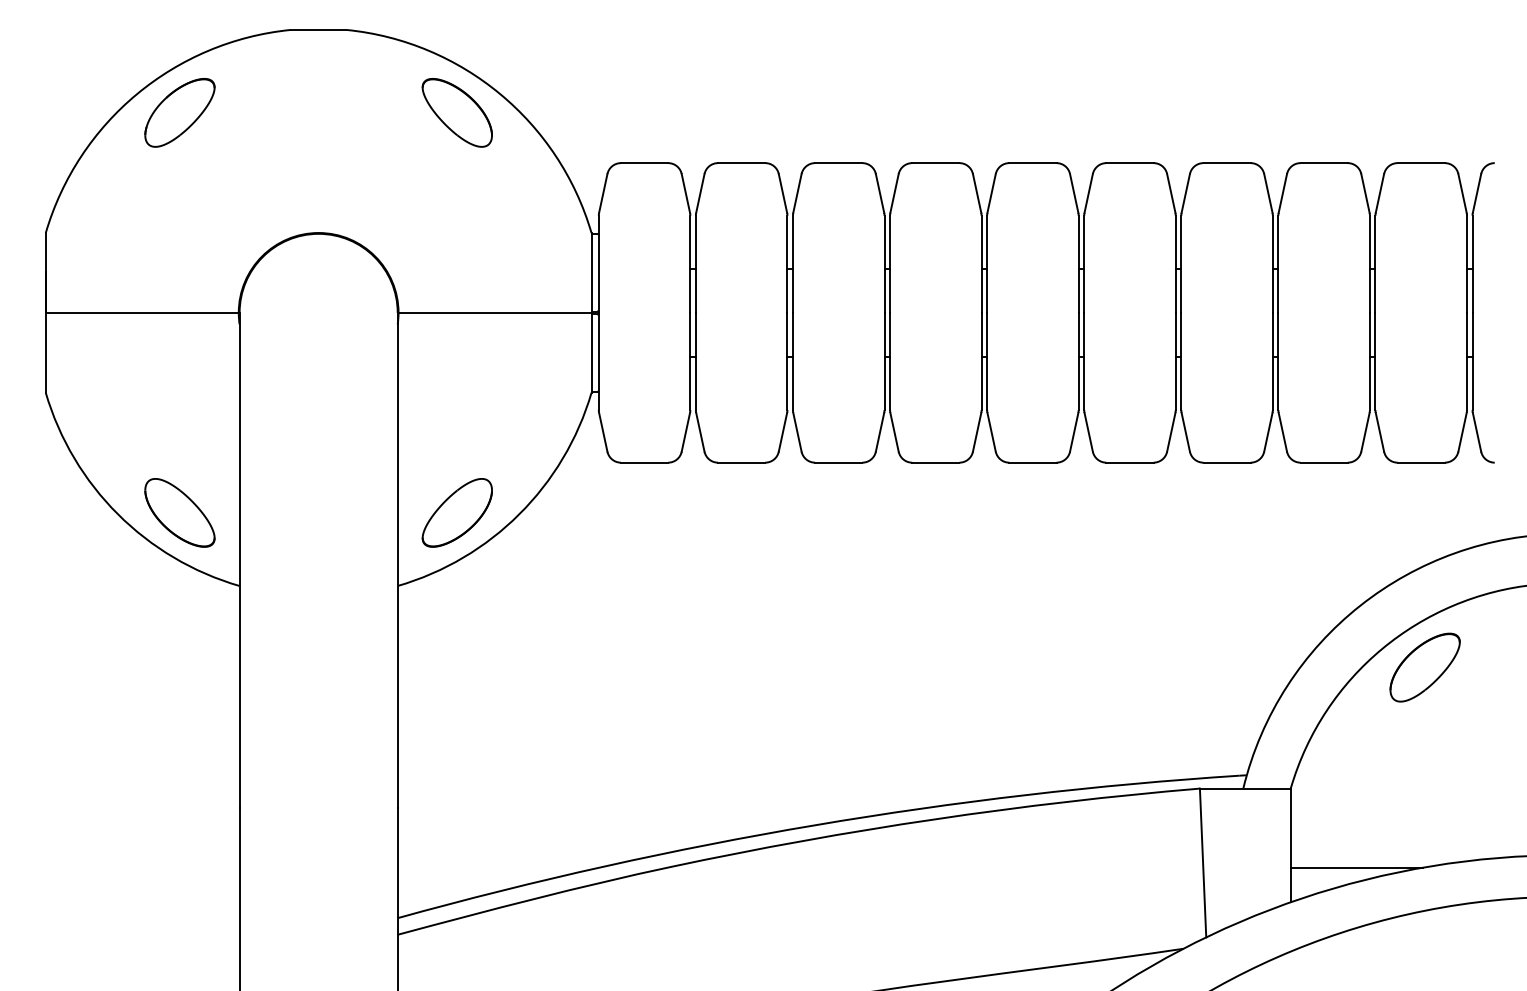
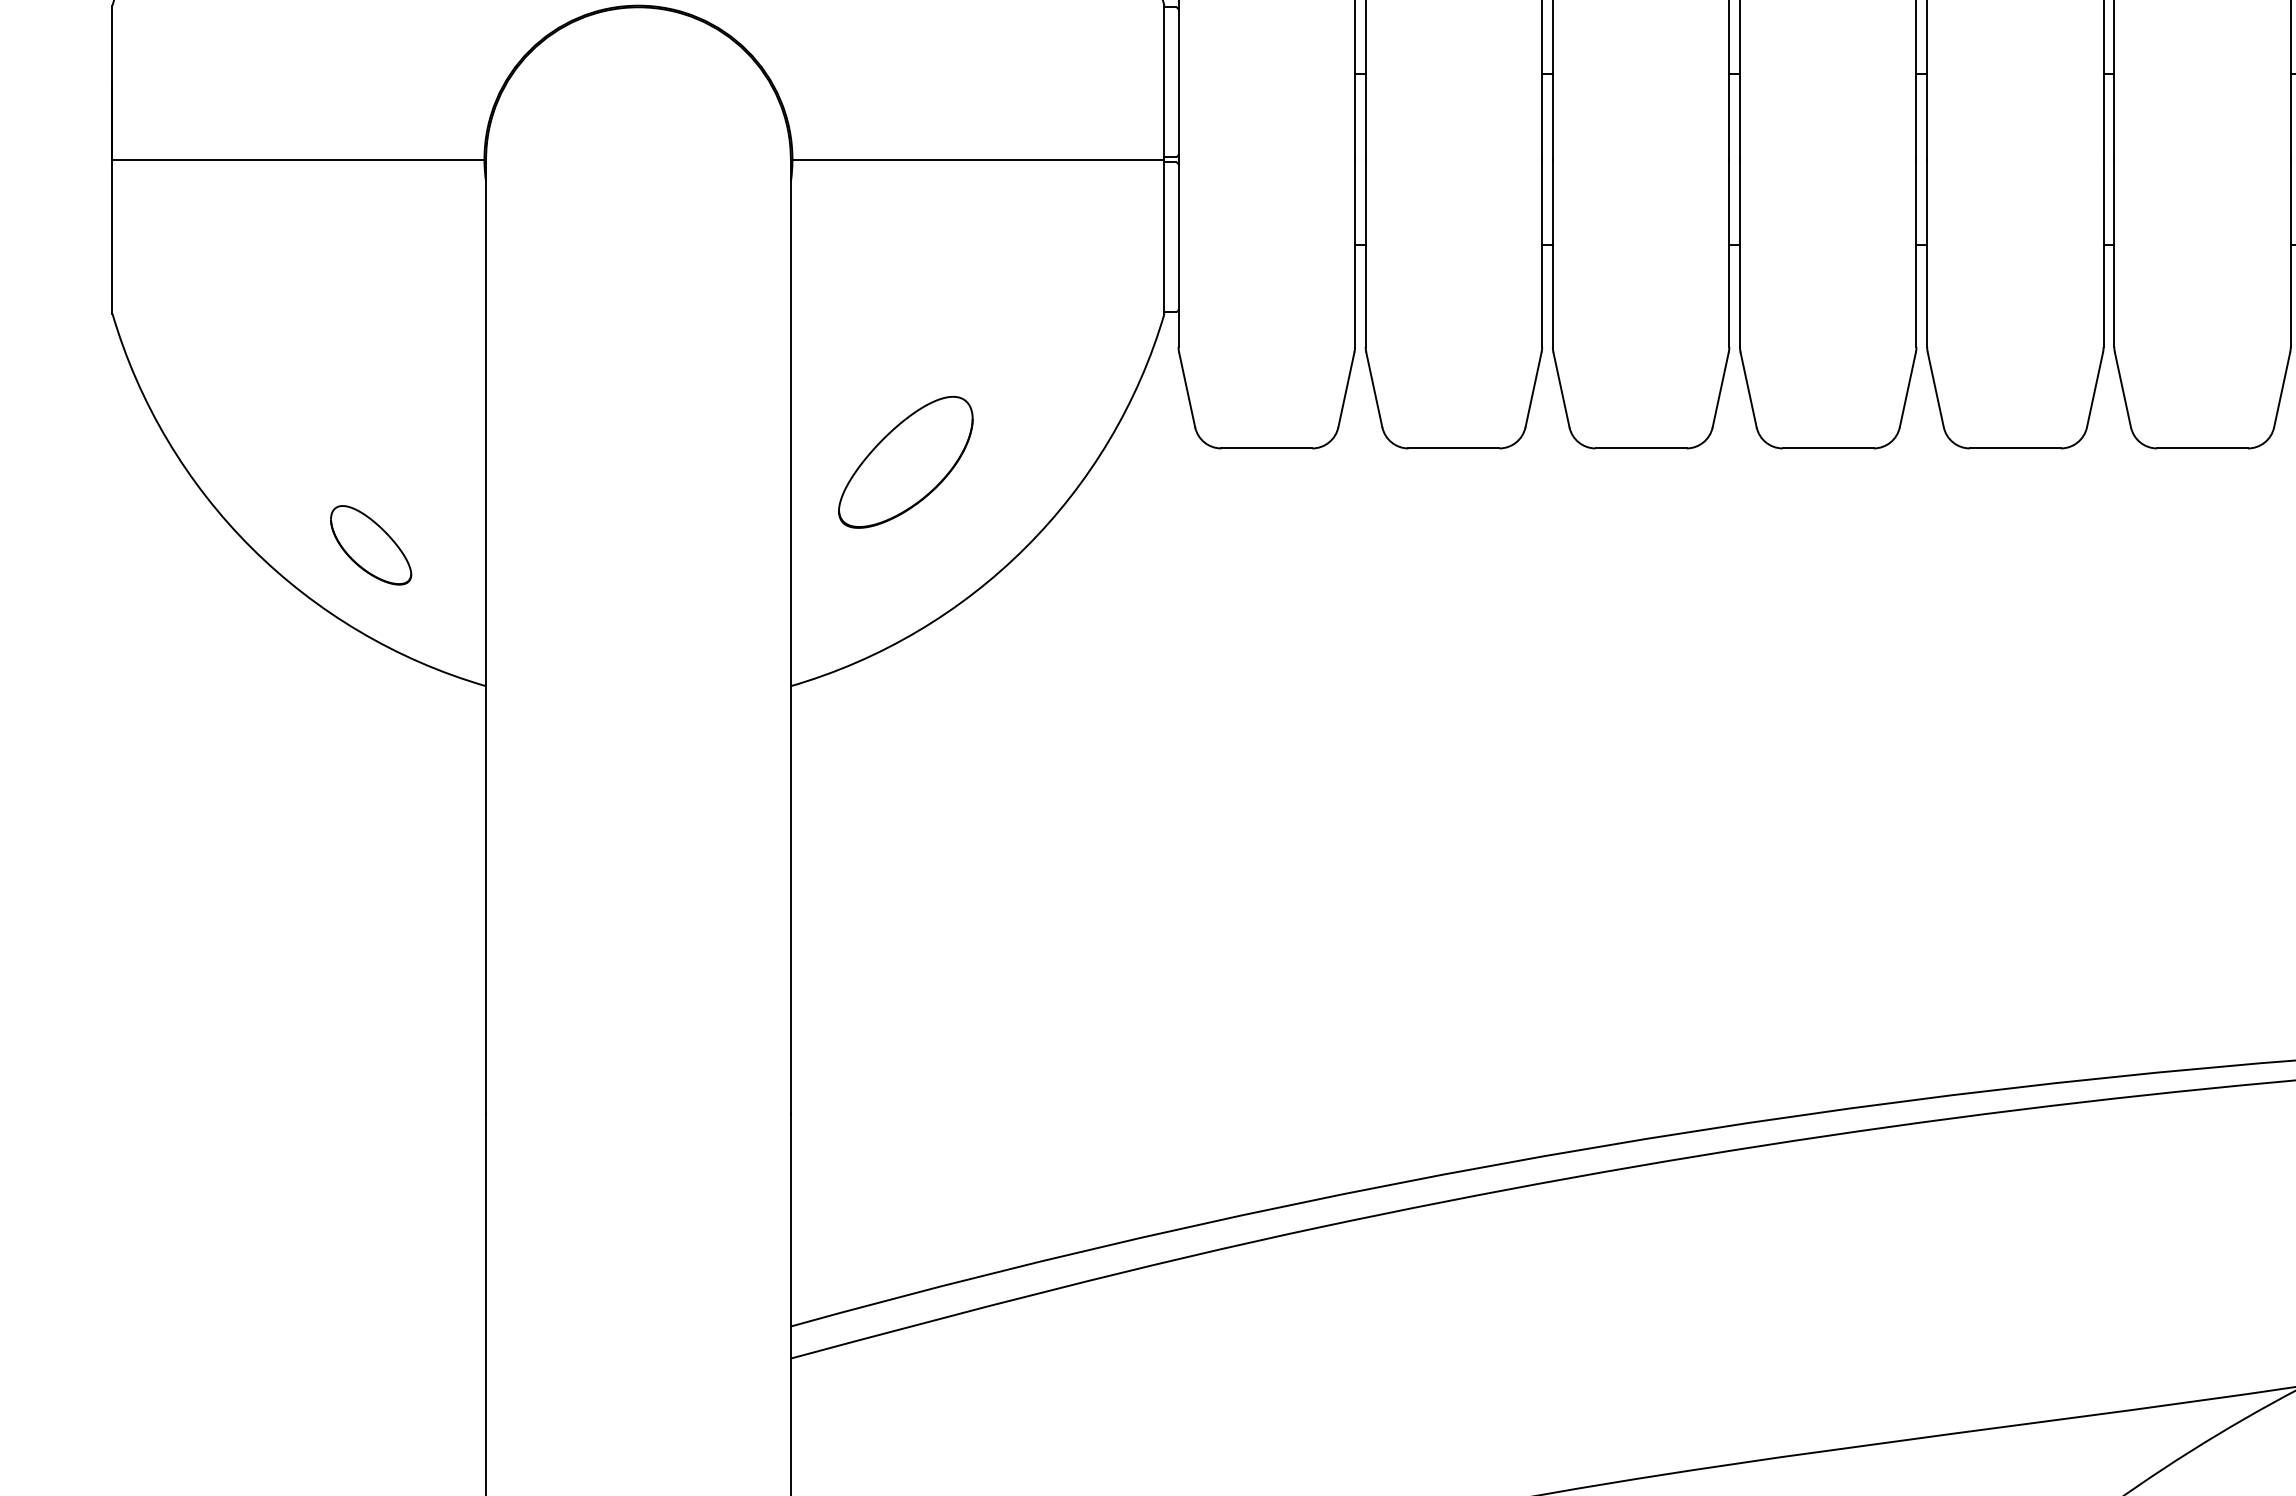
part: (179, 512) -> (370, 544), size x0.6
part: (456, 512) -> (904, 461), moved

